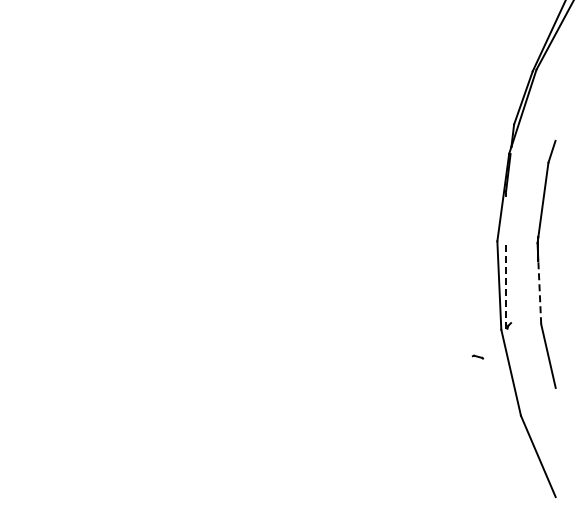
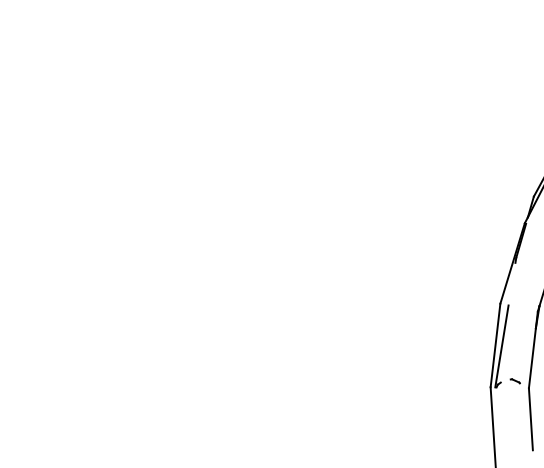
line: (506, 285) -> (502, 346), dashed -> solid
line: (539, 292) -> (532, 358), dashed -> solid
part: (477, 356) -> (515, 380), moved

